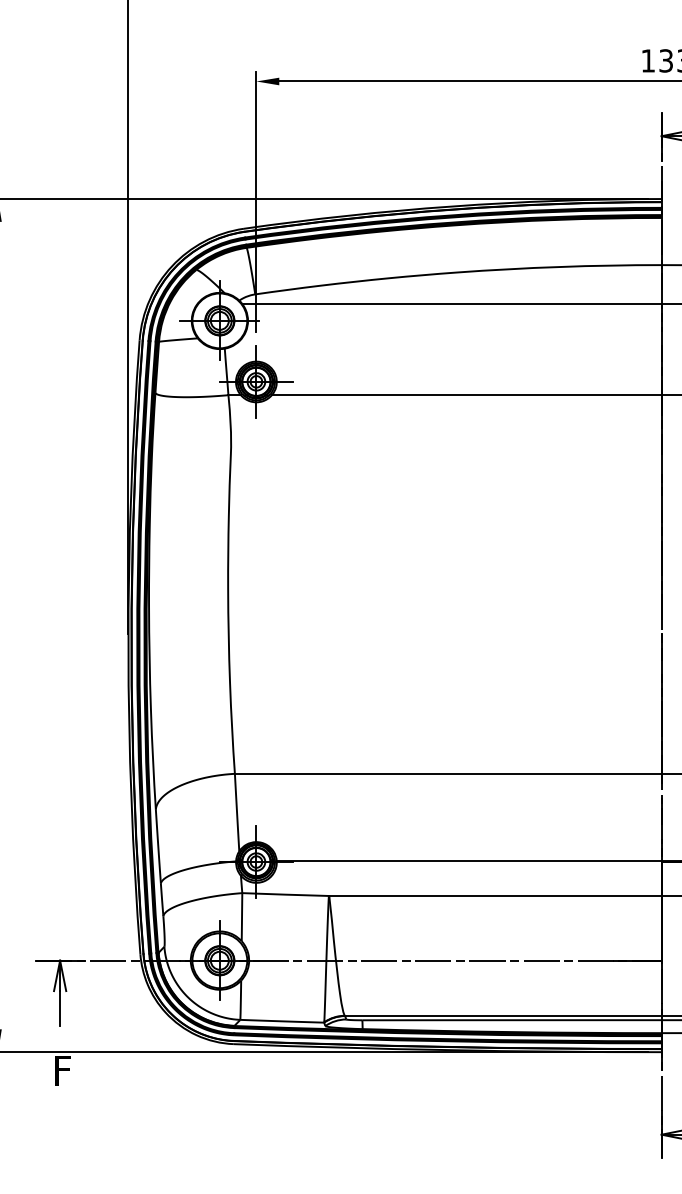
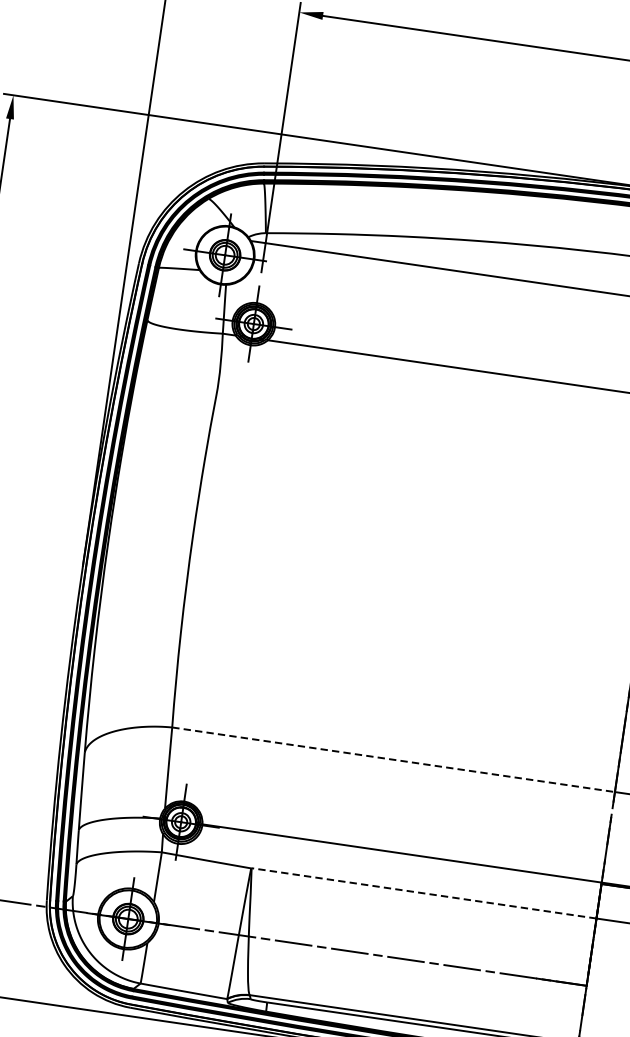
line: (448, 773) -> (393, 759), solid -> dashed
line: (494, 895) -> (423, 892), solid -> dashed

